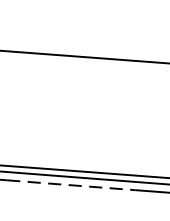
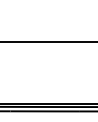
line: (72, 185) -> (45, 111), dashed -> solid

